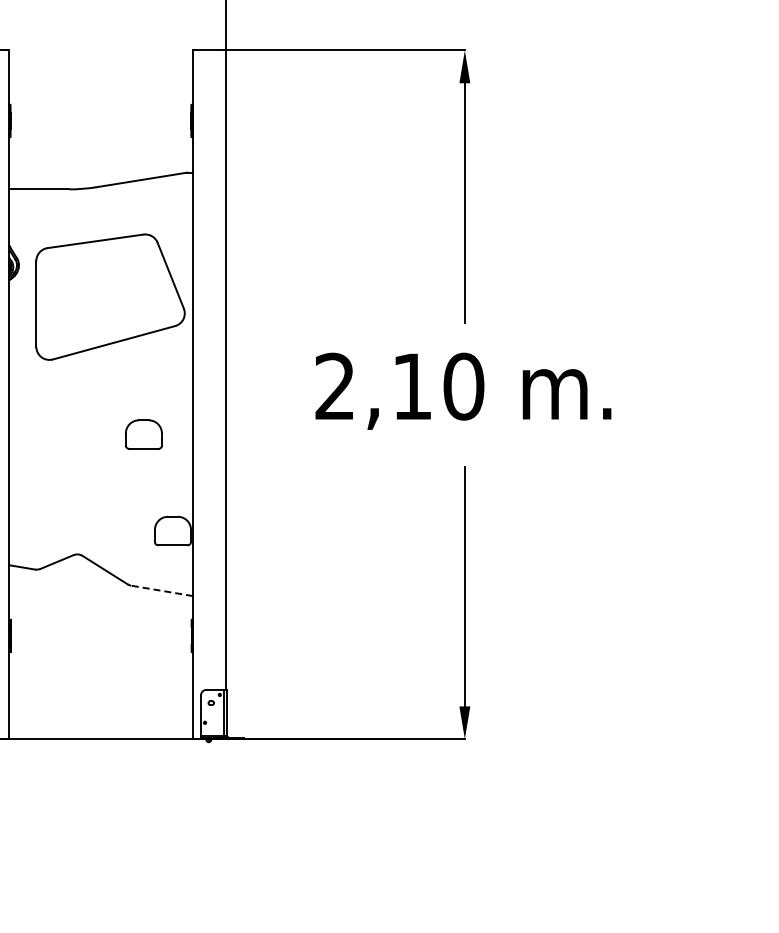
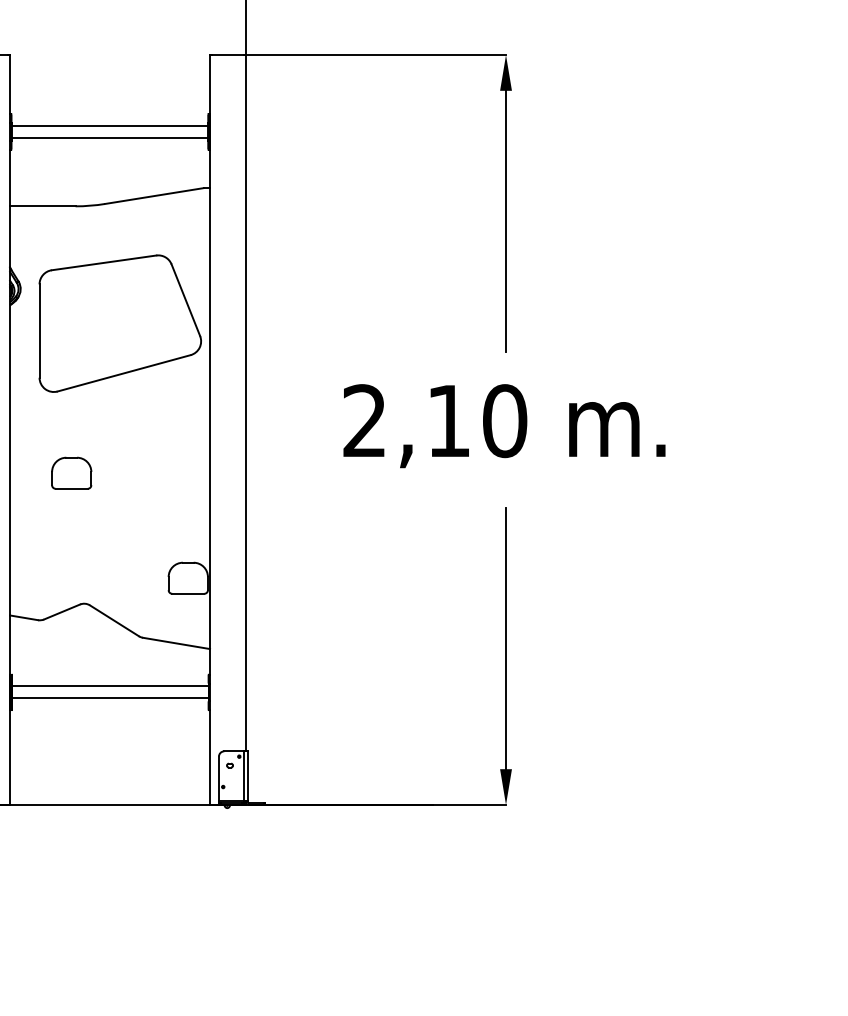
line: (100, 115) -> (109, 125), added
line: (100, 126) -> (109, 137), added
part: (143, 434) -> (71, 473), moved
line: (161, 590) -> (175, 642), dashed -> solid
line: (100, 630) -> (109, 686), added
line: (100, 641) -> (109, 698), added

